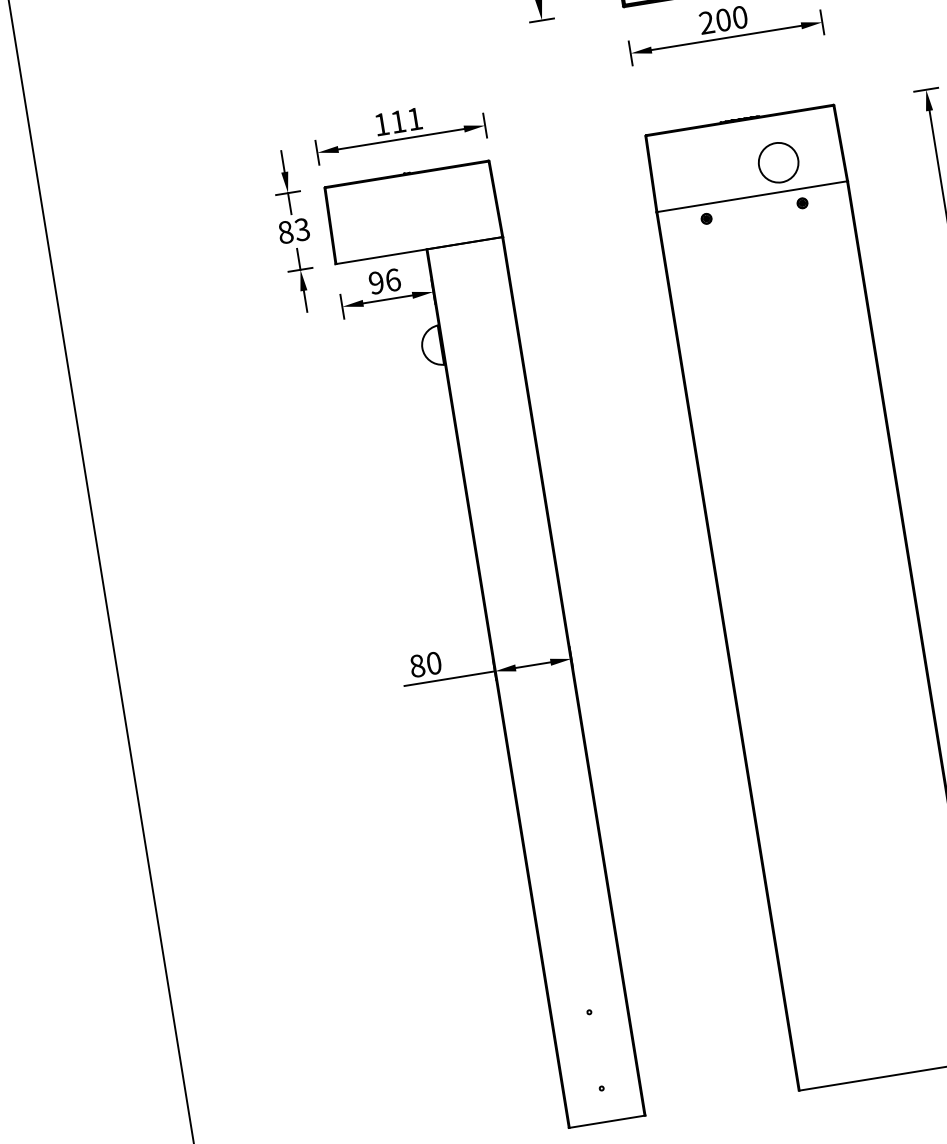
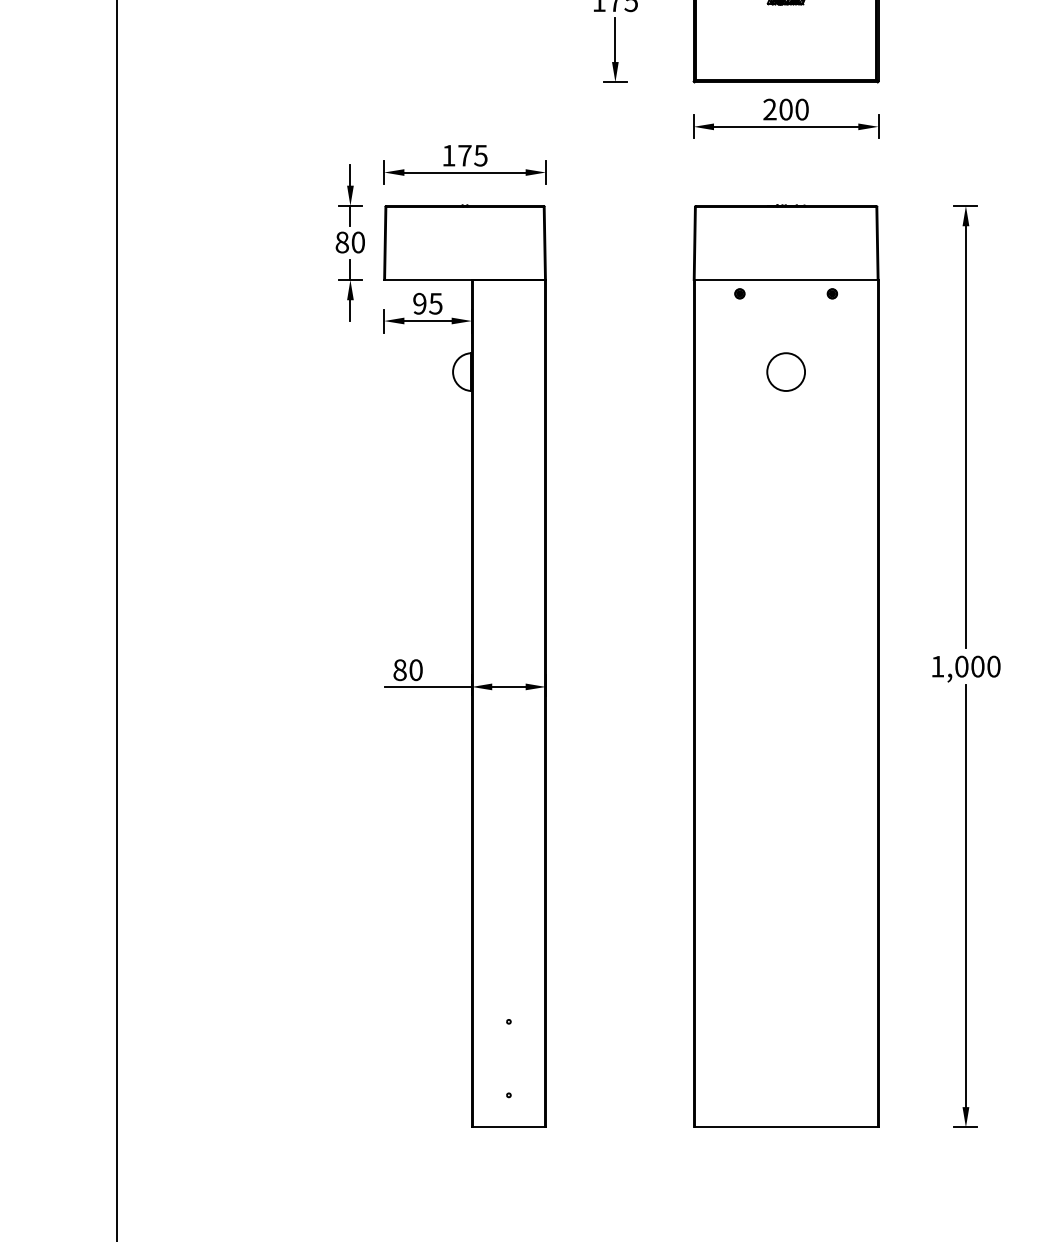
text: (406, 120) -> (472, 155), 111 -> 175
circle: (777, 162) -> (785, 371), moved
text: (301, 229) -> (357, 242), 83 -> 80
text: (392, 279) -> (435, 303), 96 -> 95

